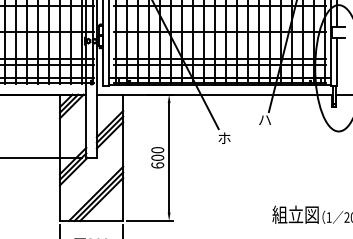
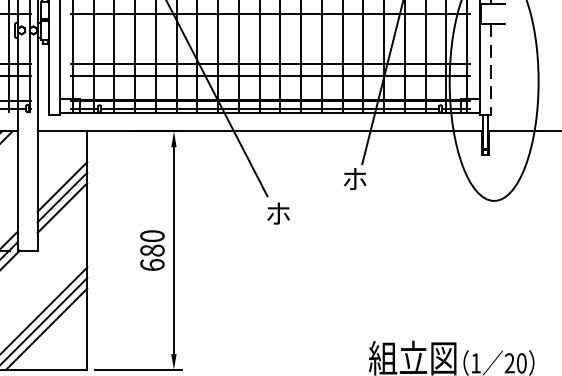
line: (336, 62) -> (489, 70), solid -> dashed
text: (264, 119) -> (353, 178), ハ -> ホ
text: (157, 157) -> (151, 250), 600 -> 680

